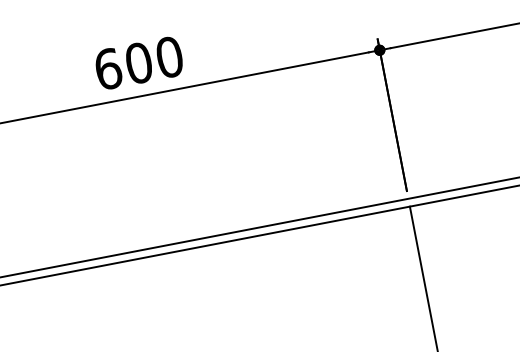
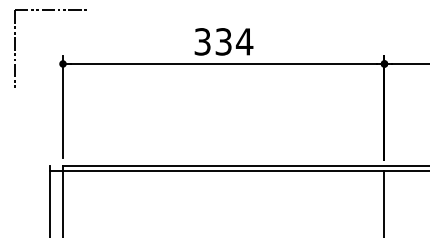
text: (138, 62) -> (223, 41), 600 -> 334

